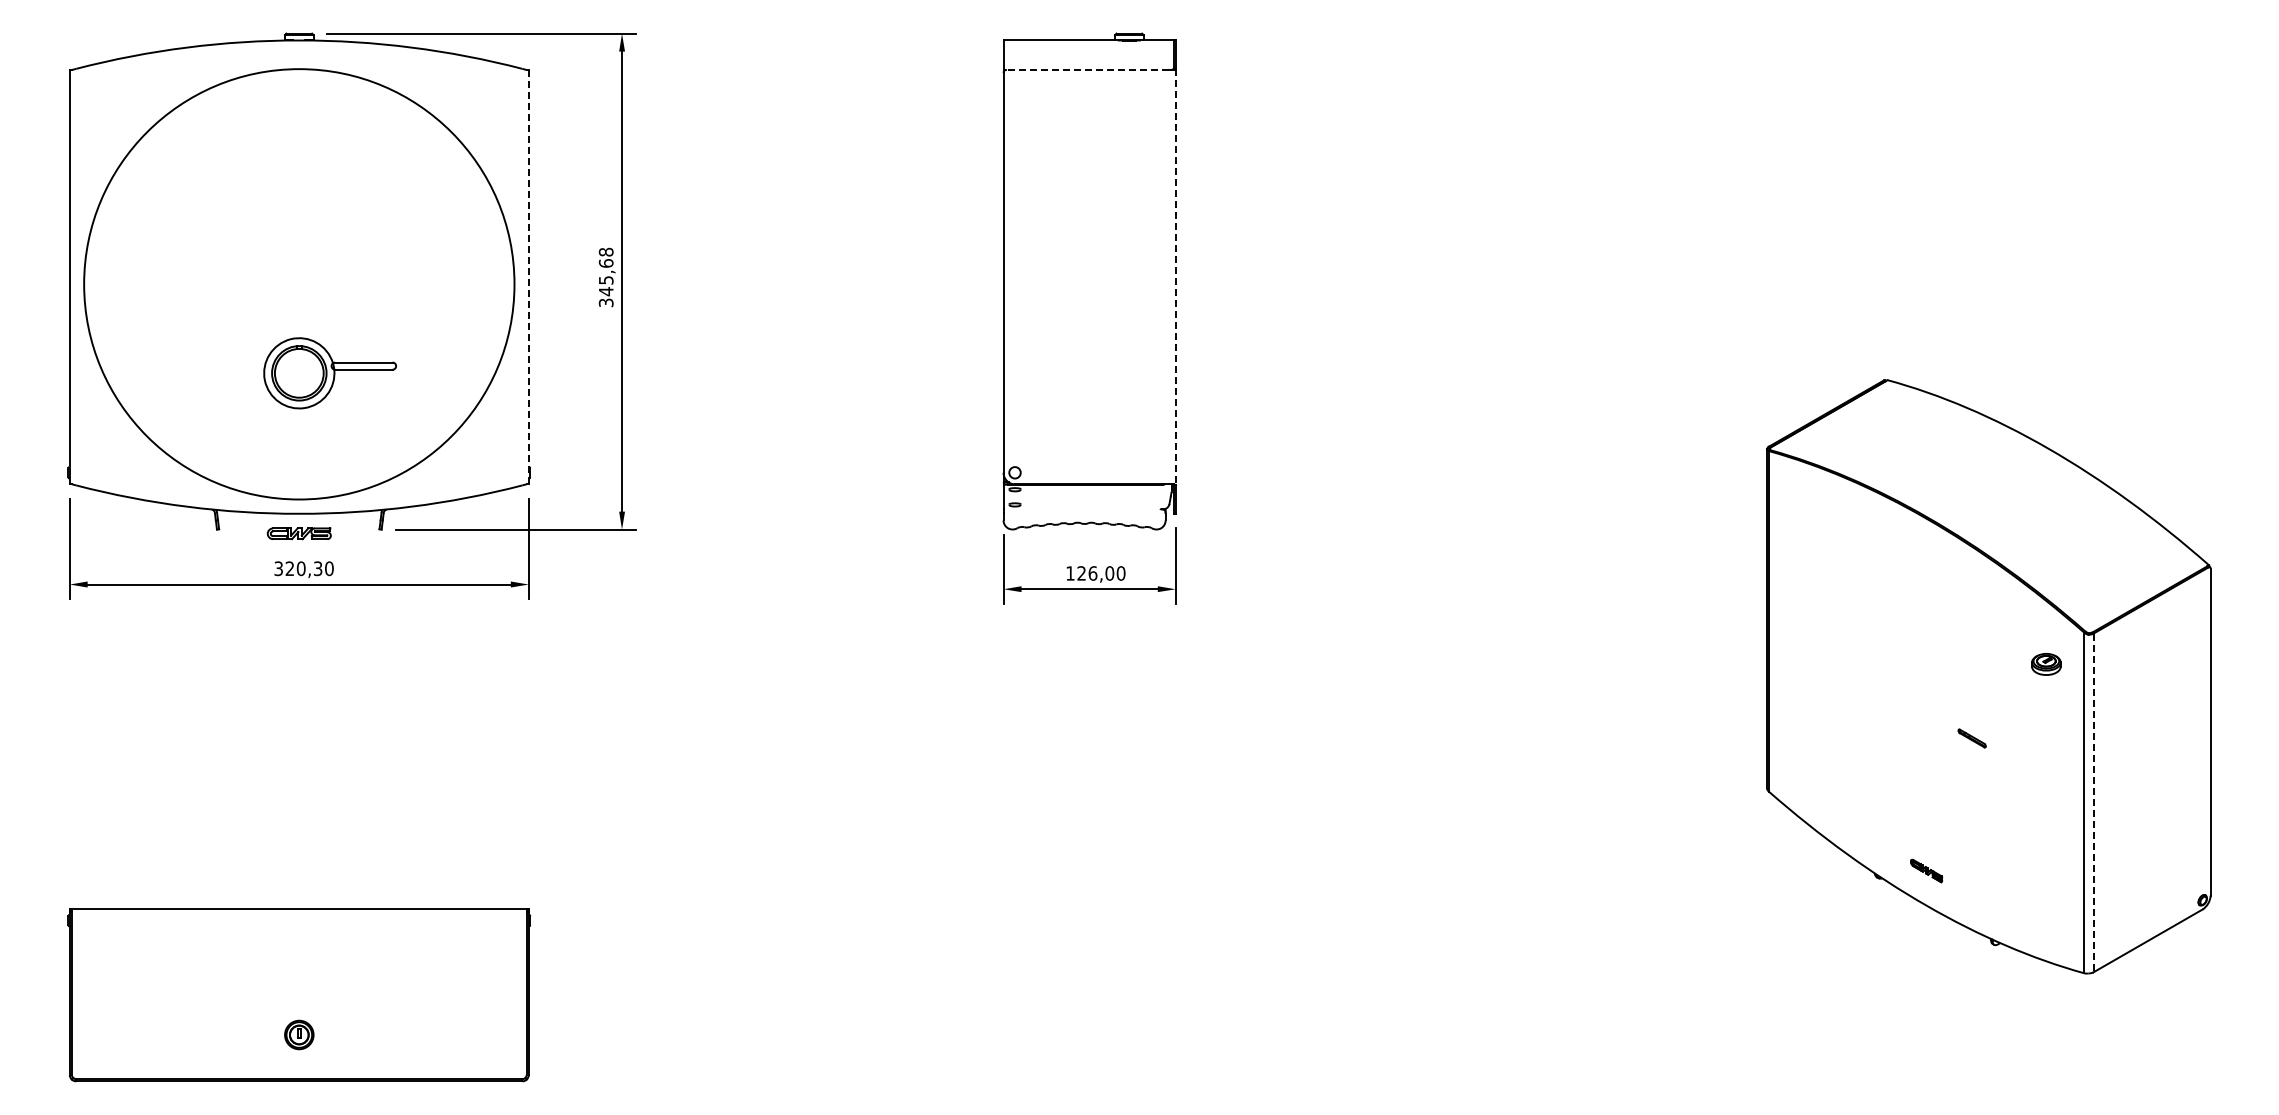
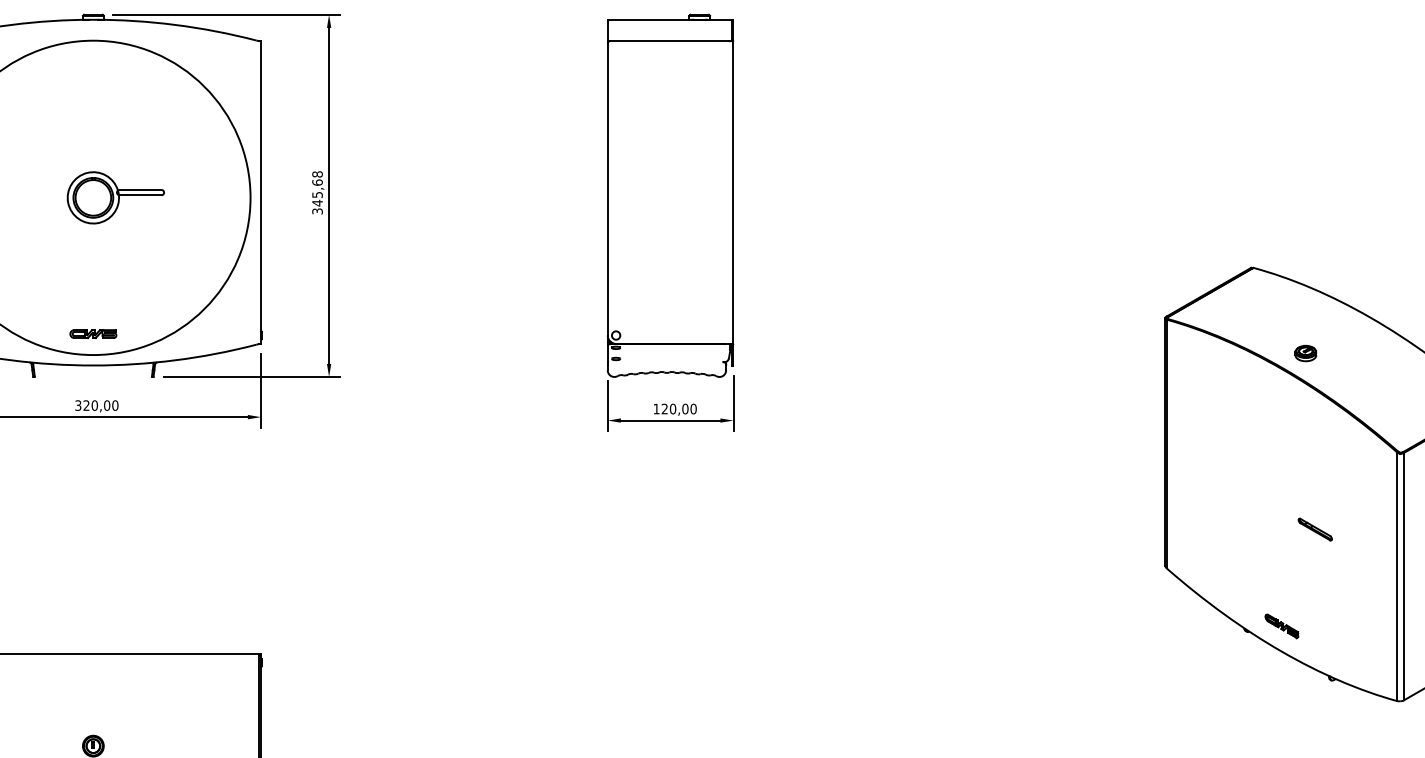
line: (1087, 70) -> (669, 41), dashed -> solid
line: (528, 277) -> (260, 192), dashed -> solid
line: (1175, 277) -> (733, 192), dashed -> solid
part: (329, 373) -> (115, 198), moved
part: (298, 533) -> (92, 333), moved
text: (317, 568) -> (106, 405), 320,30 -> 320,00
text: (1092, 573) -> (672, 409), 126,00 -> 120,00
part: (2046, 664) -> (1305, 353), moved
part: (1971, 738) -> (1314, 529), size x1.67
line: (2093, 803) -> (1403, 577), dashed -> solid
part: (1926, 870) -> (1281, 626), size x1.43

